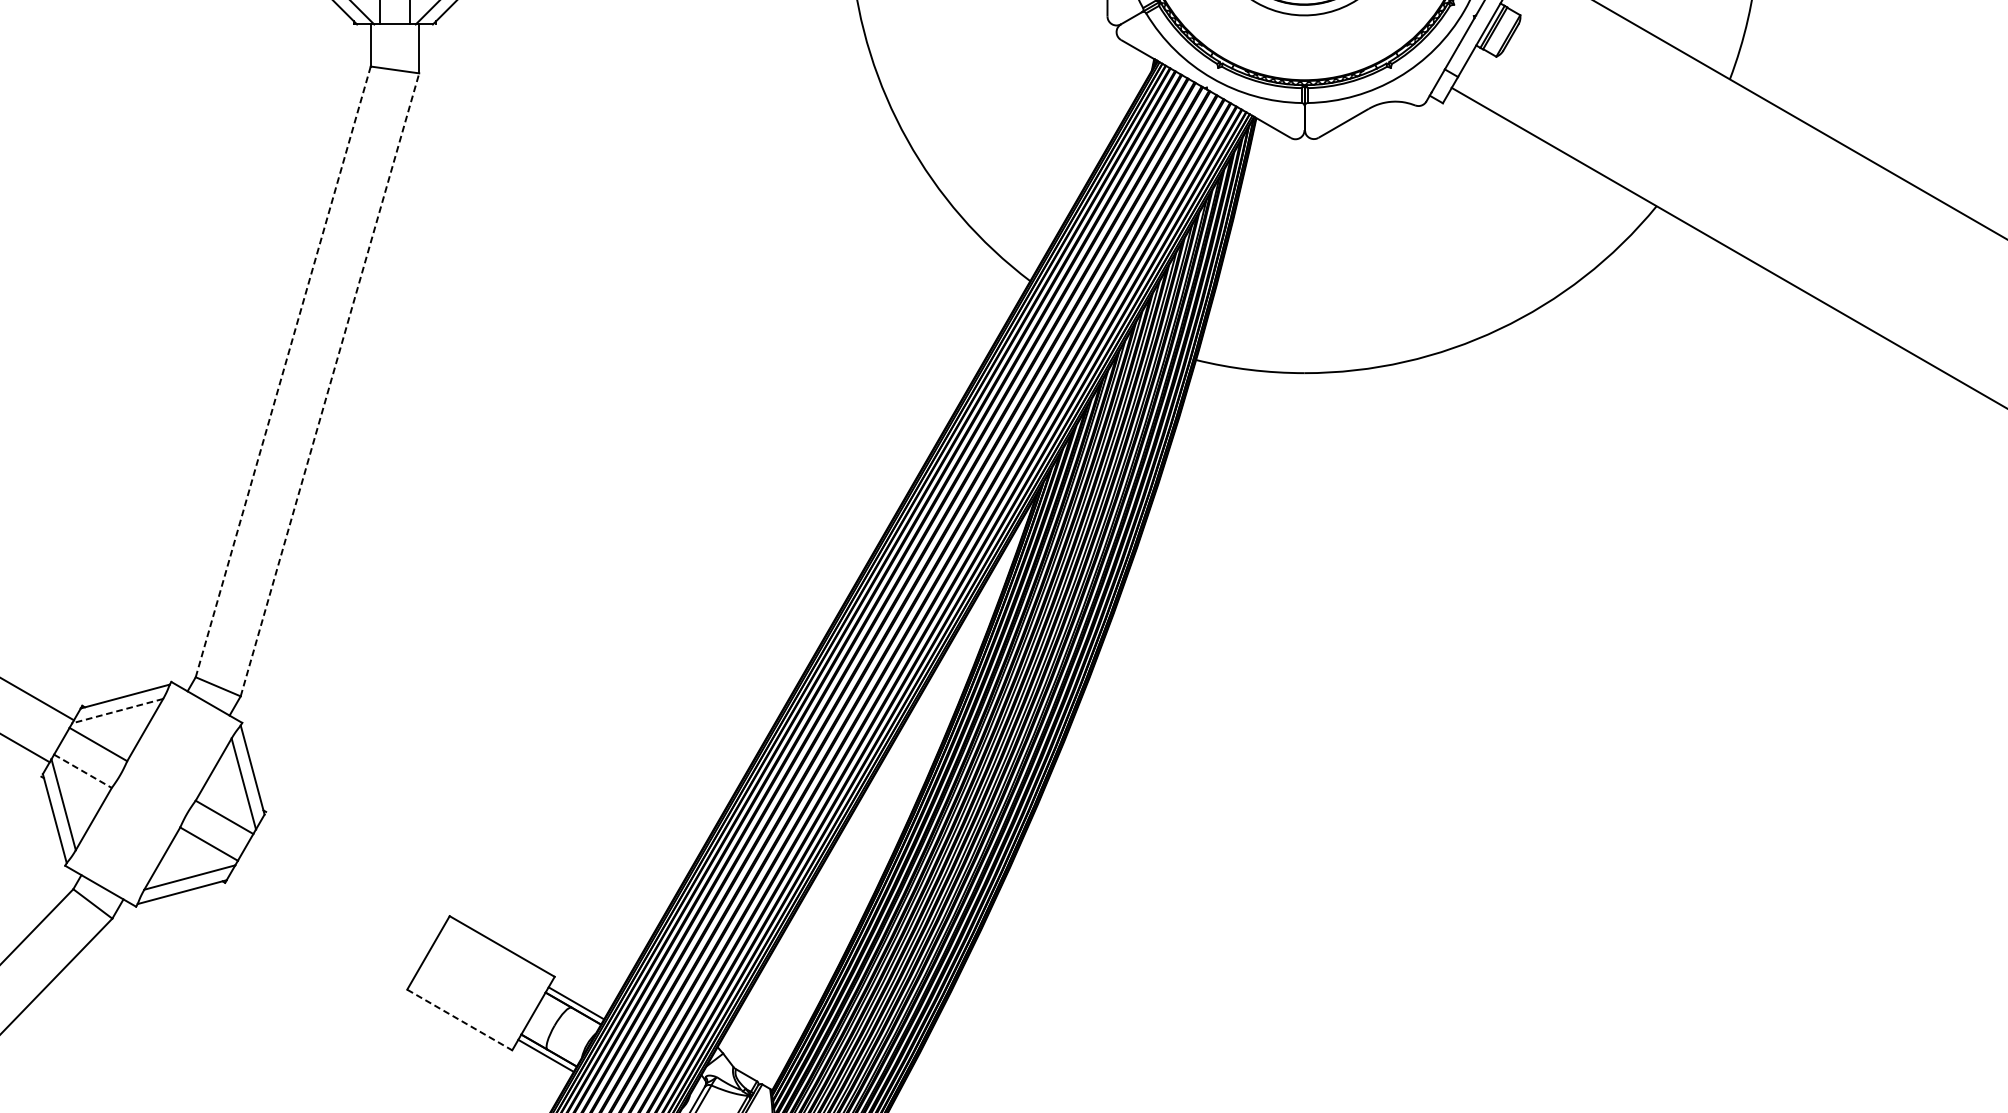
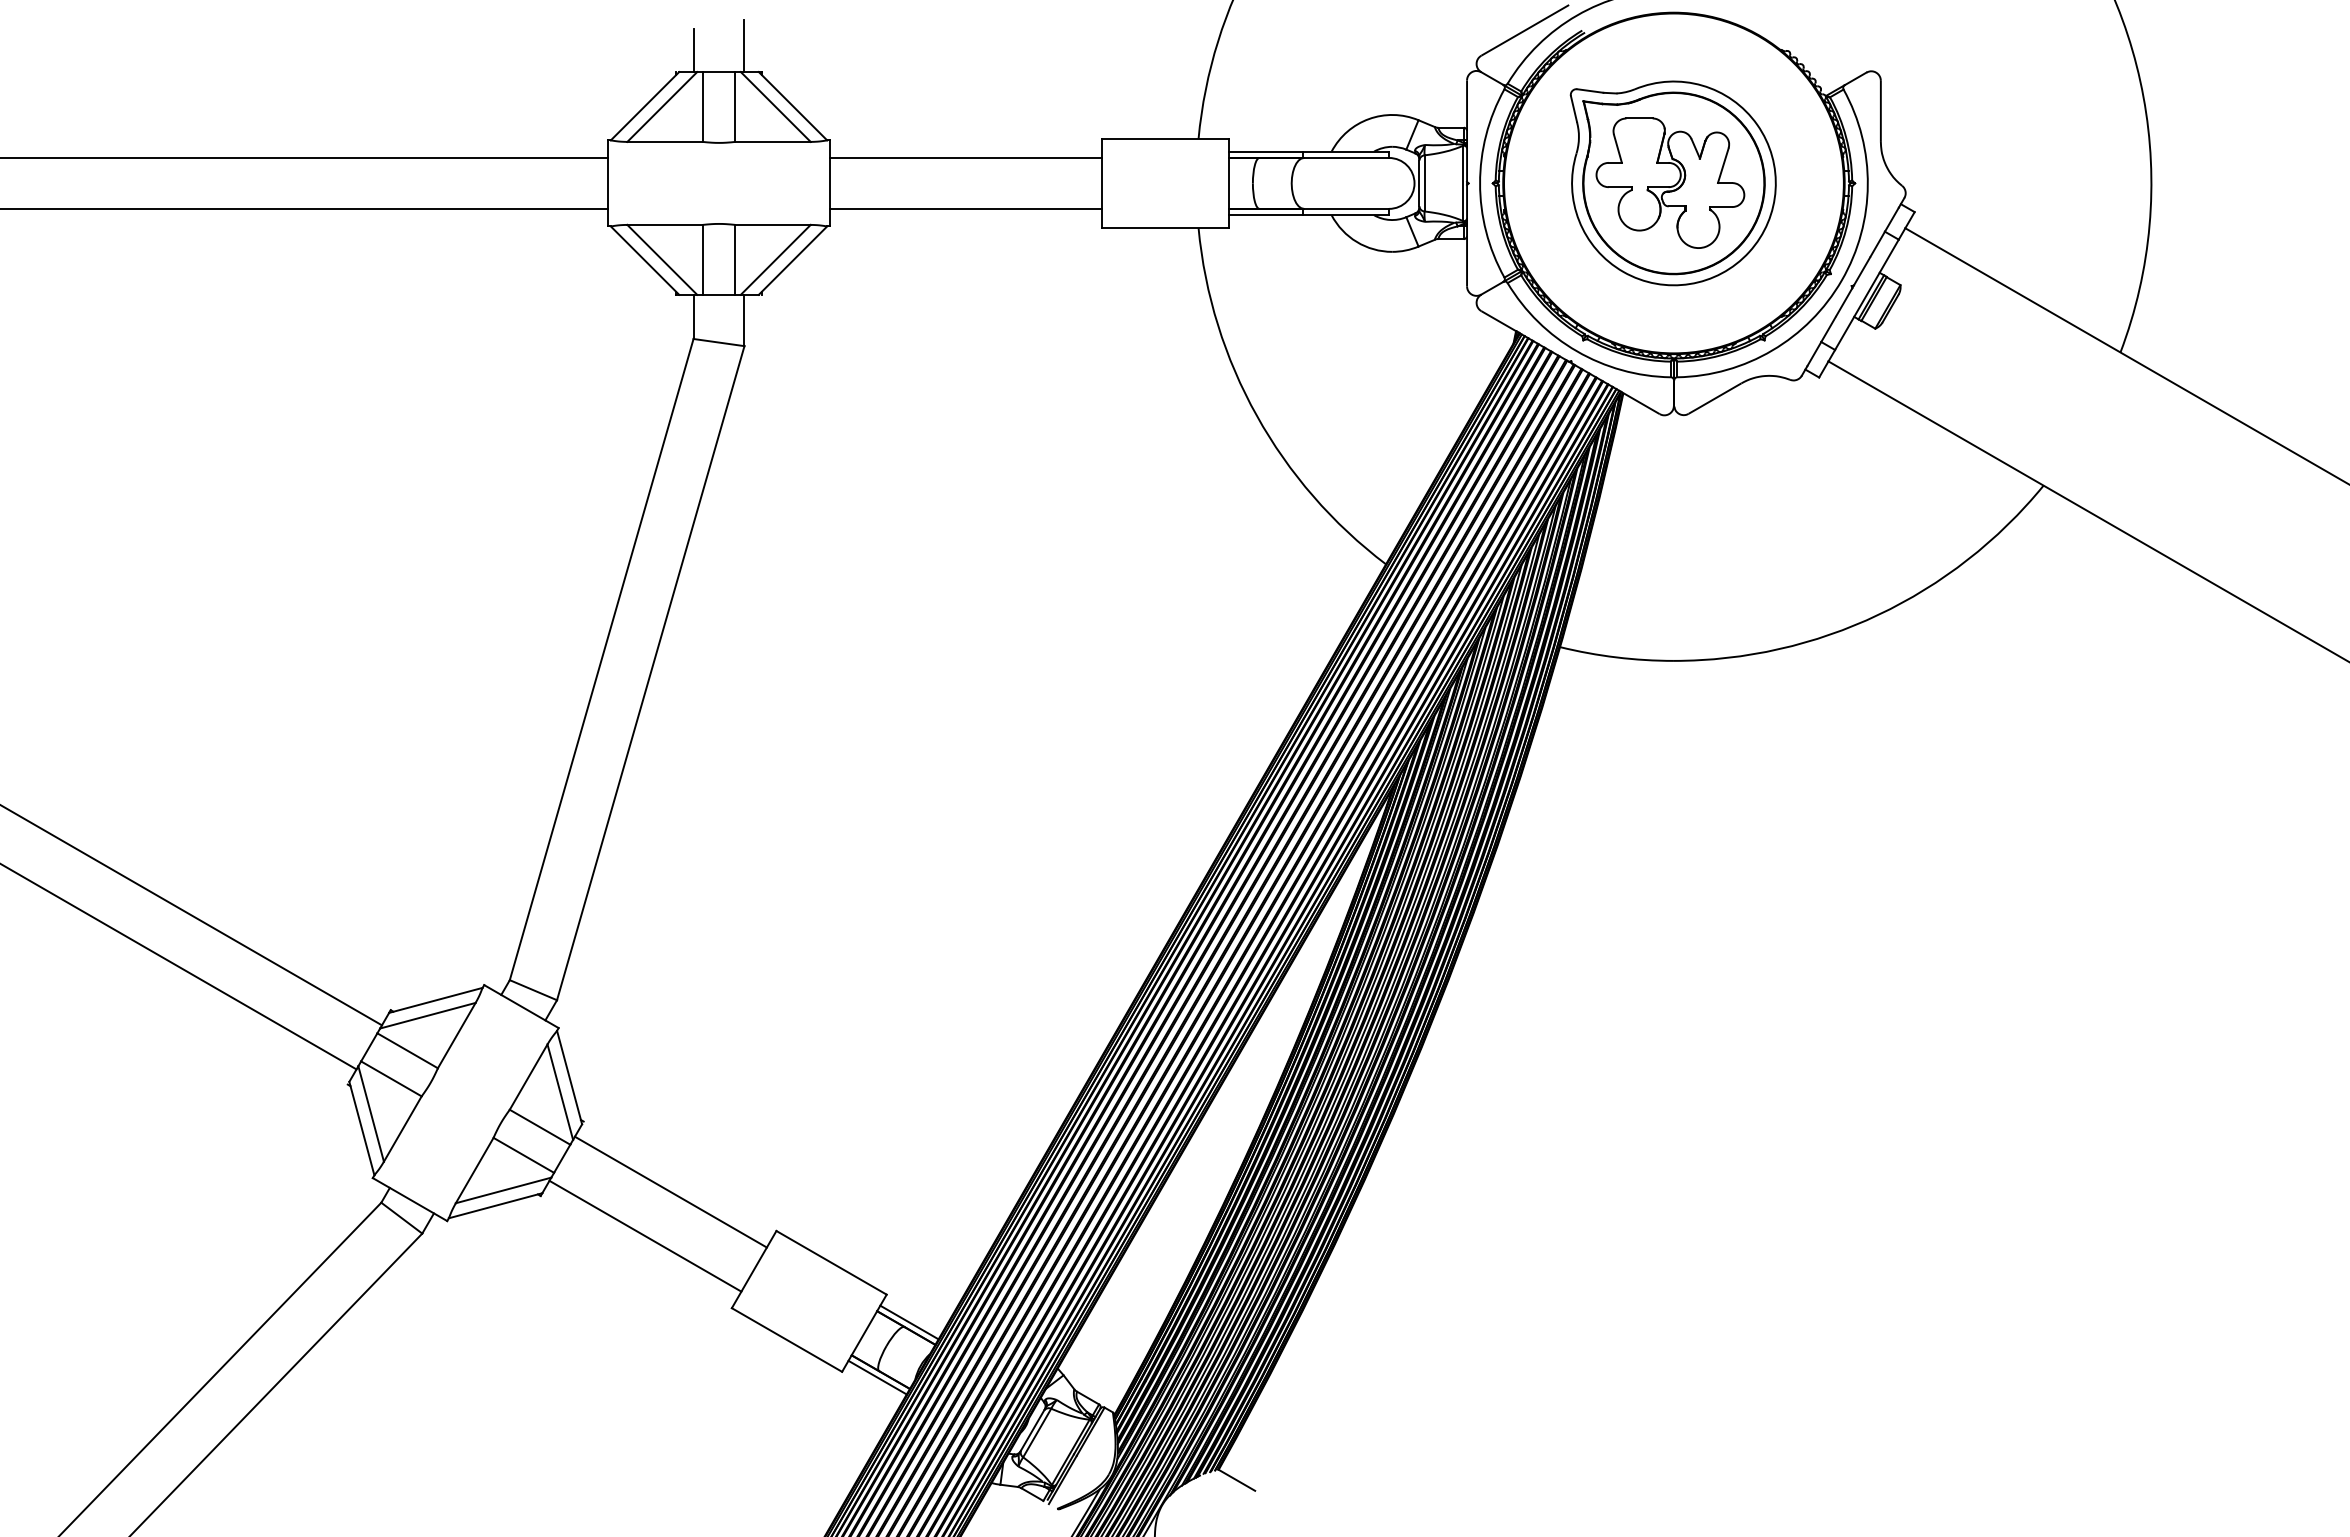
line: (283, 372) -> (601, 660), dashed -> solid
line: (329, 384) -> (650, 672), dashed -> solid
line: (117, 710) -> (427, 1015), dashed -> solid
line: (83, 770) -> (391, 1078), dashed -> solid
line: (348, 878) -> (670, 1191), added
line: (324, 920) -> (645, 1235), added
line: (460, 1020) -> (787, 1340), dashed -> solid

